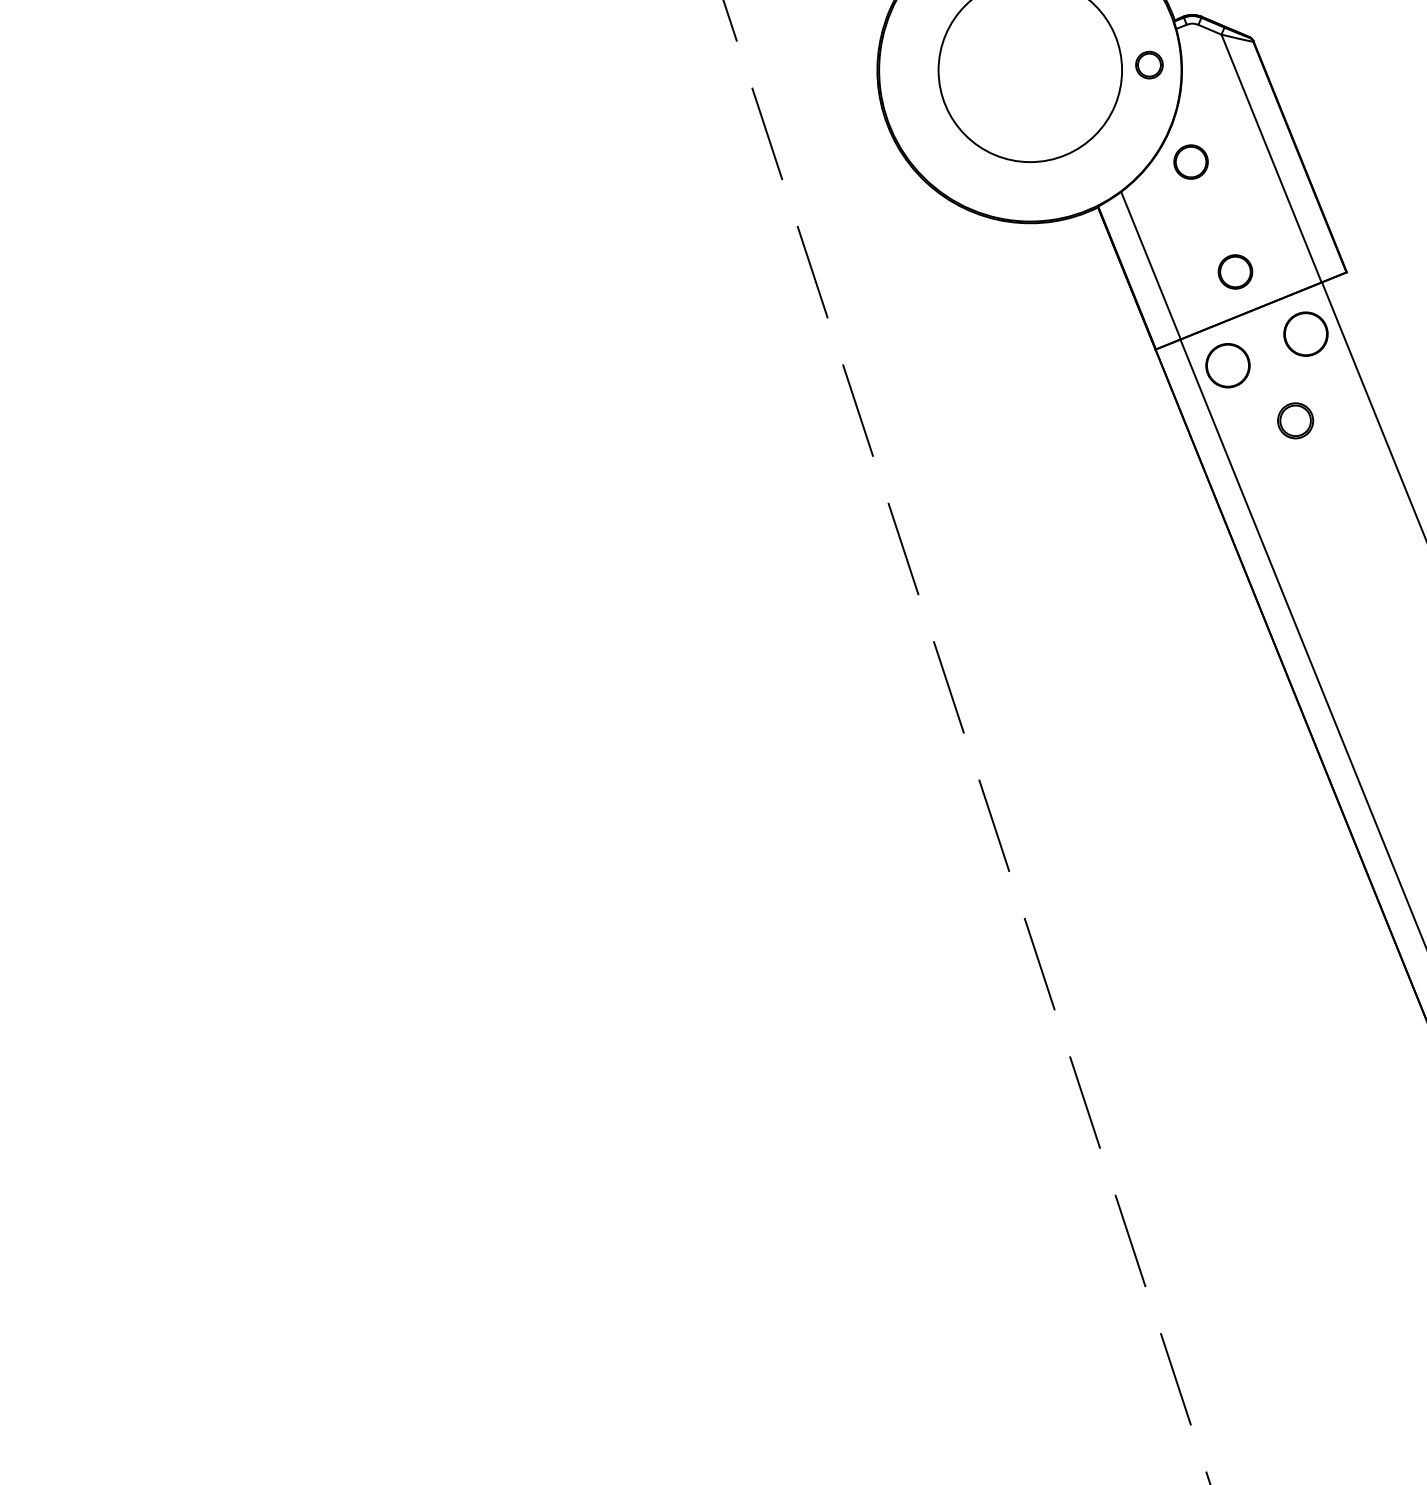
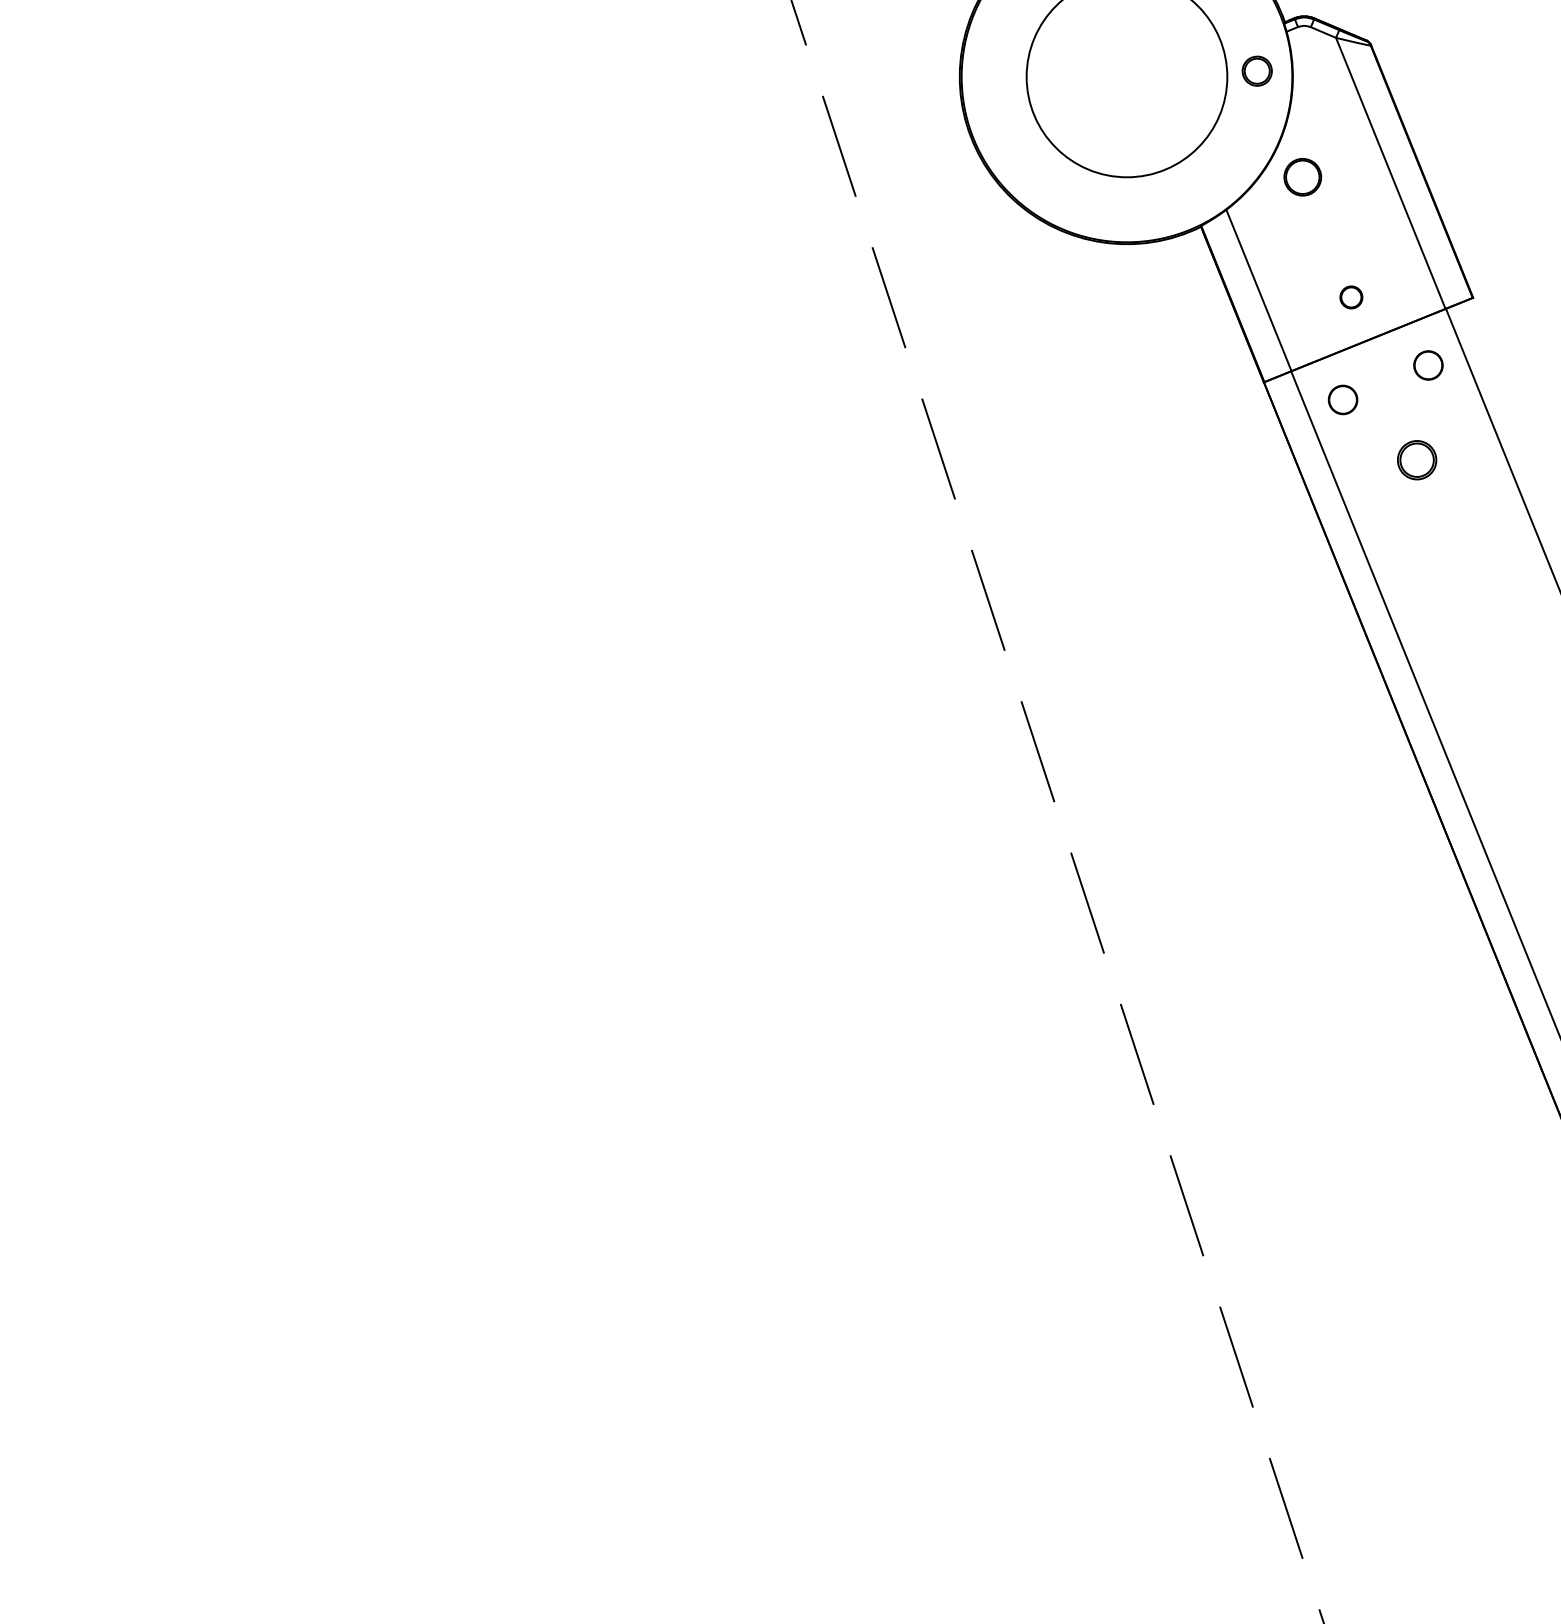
part: (1235, 272) -> (1351, 297), size x0.6
part: (1306, 334) -> (1428, 365), size x0.6
circle: (1227, 365) -> (1342, 399), size x0.6

